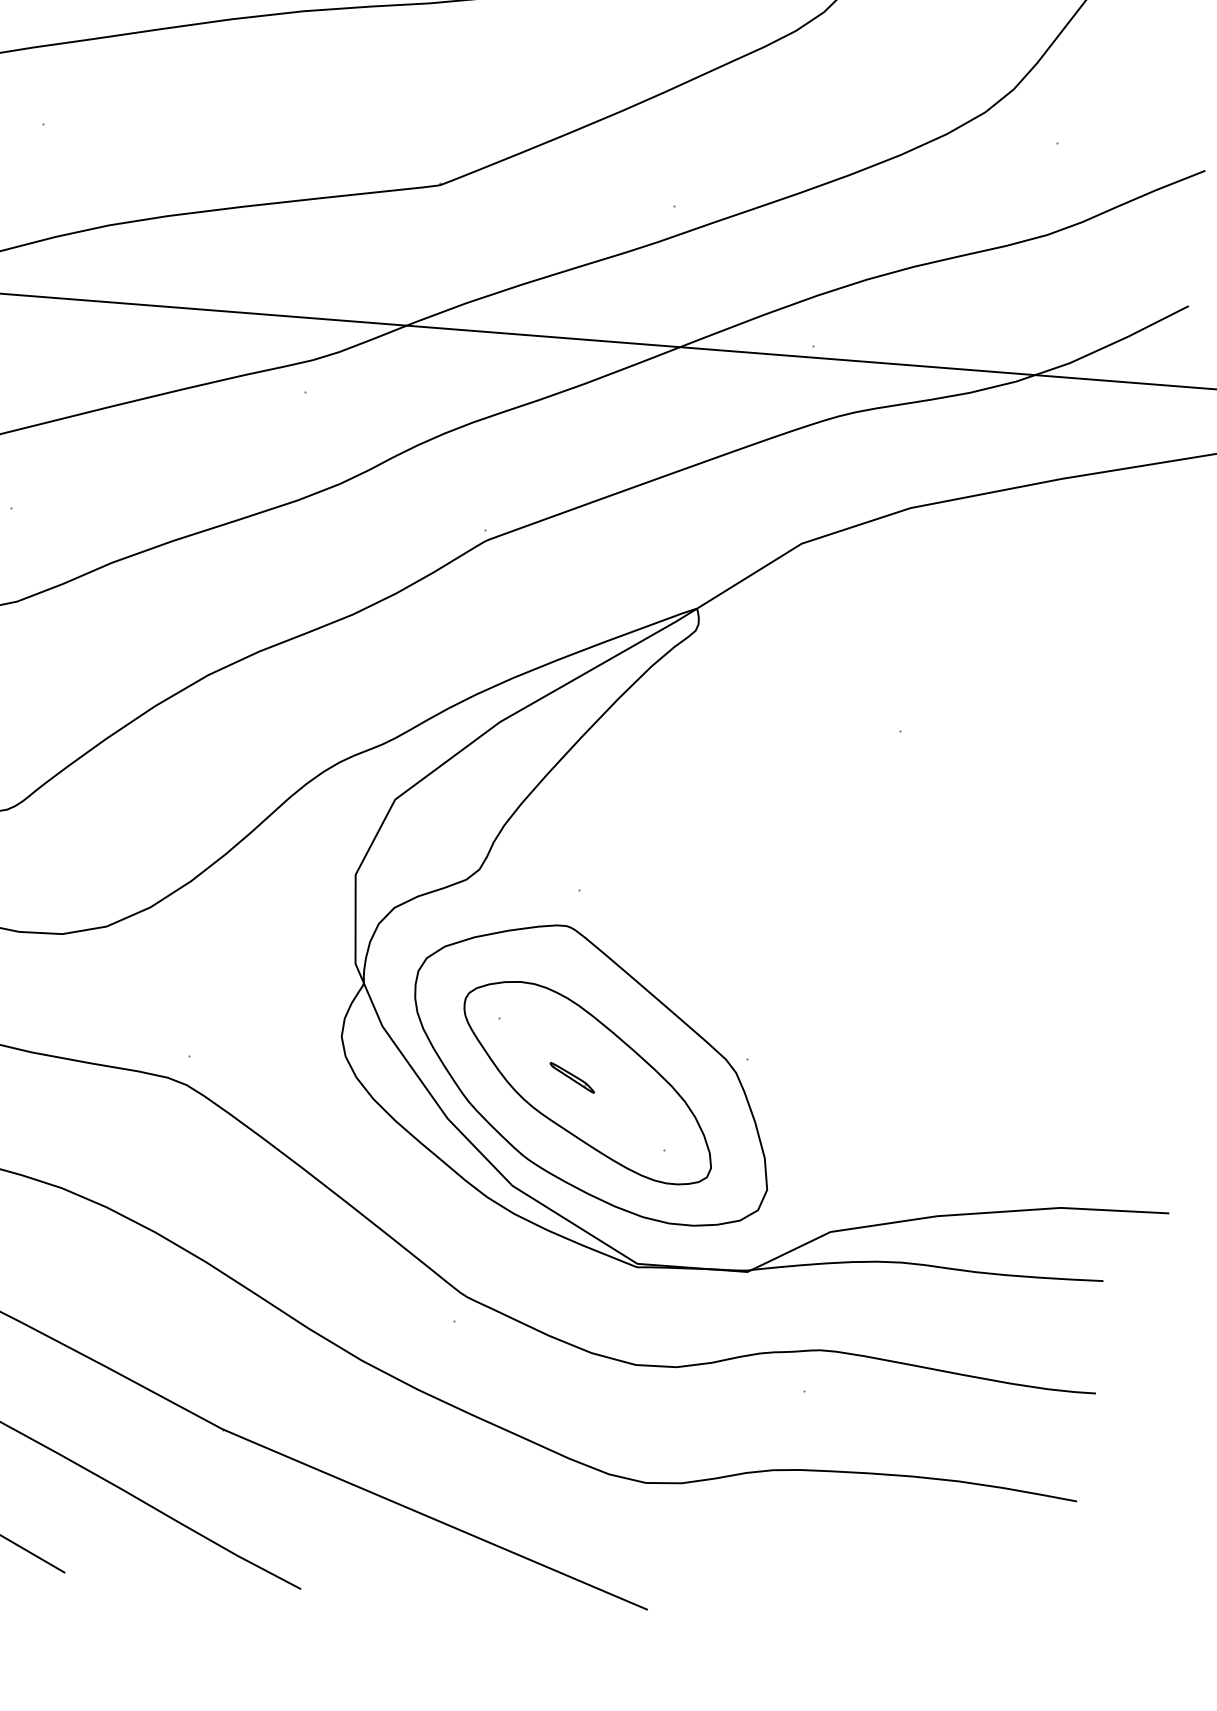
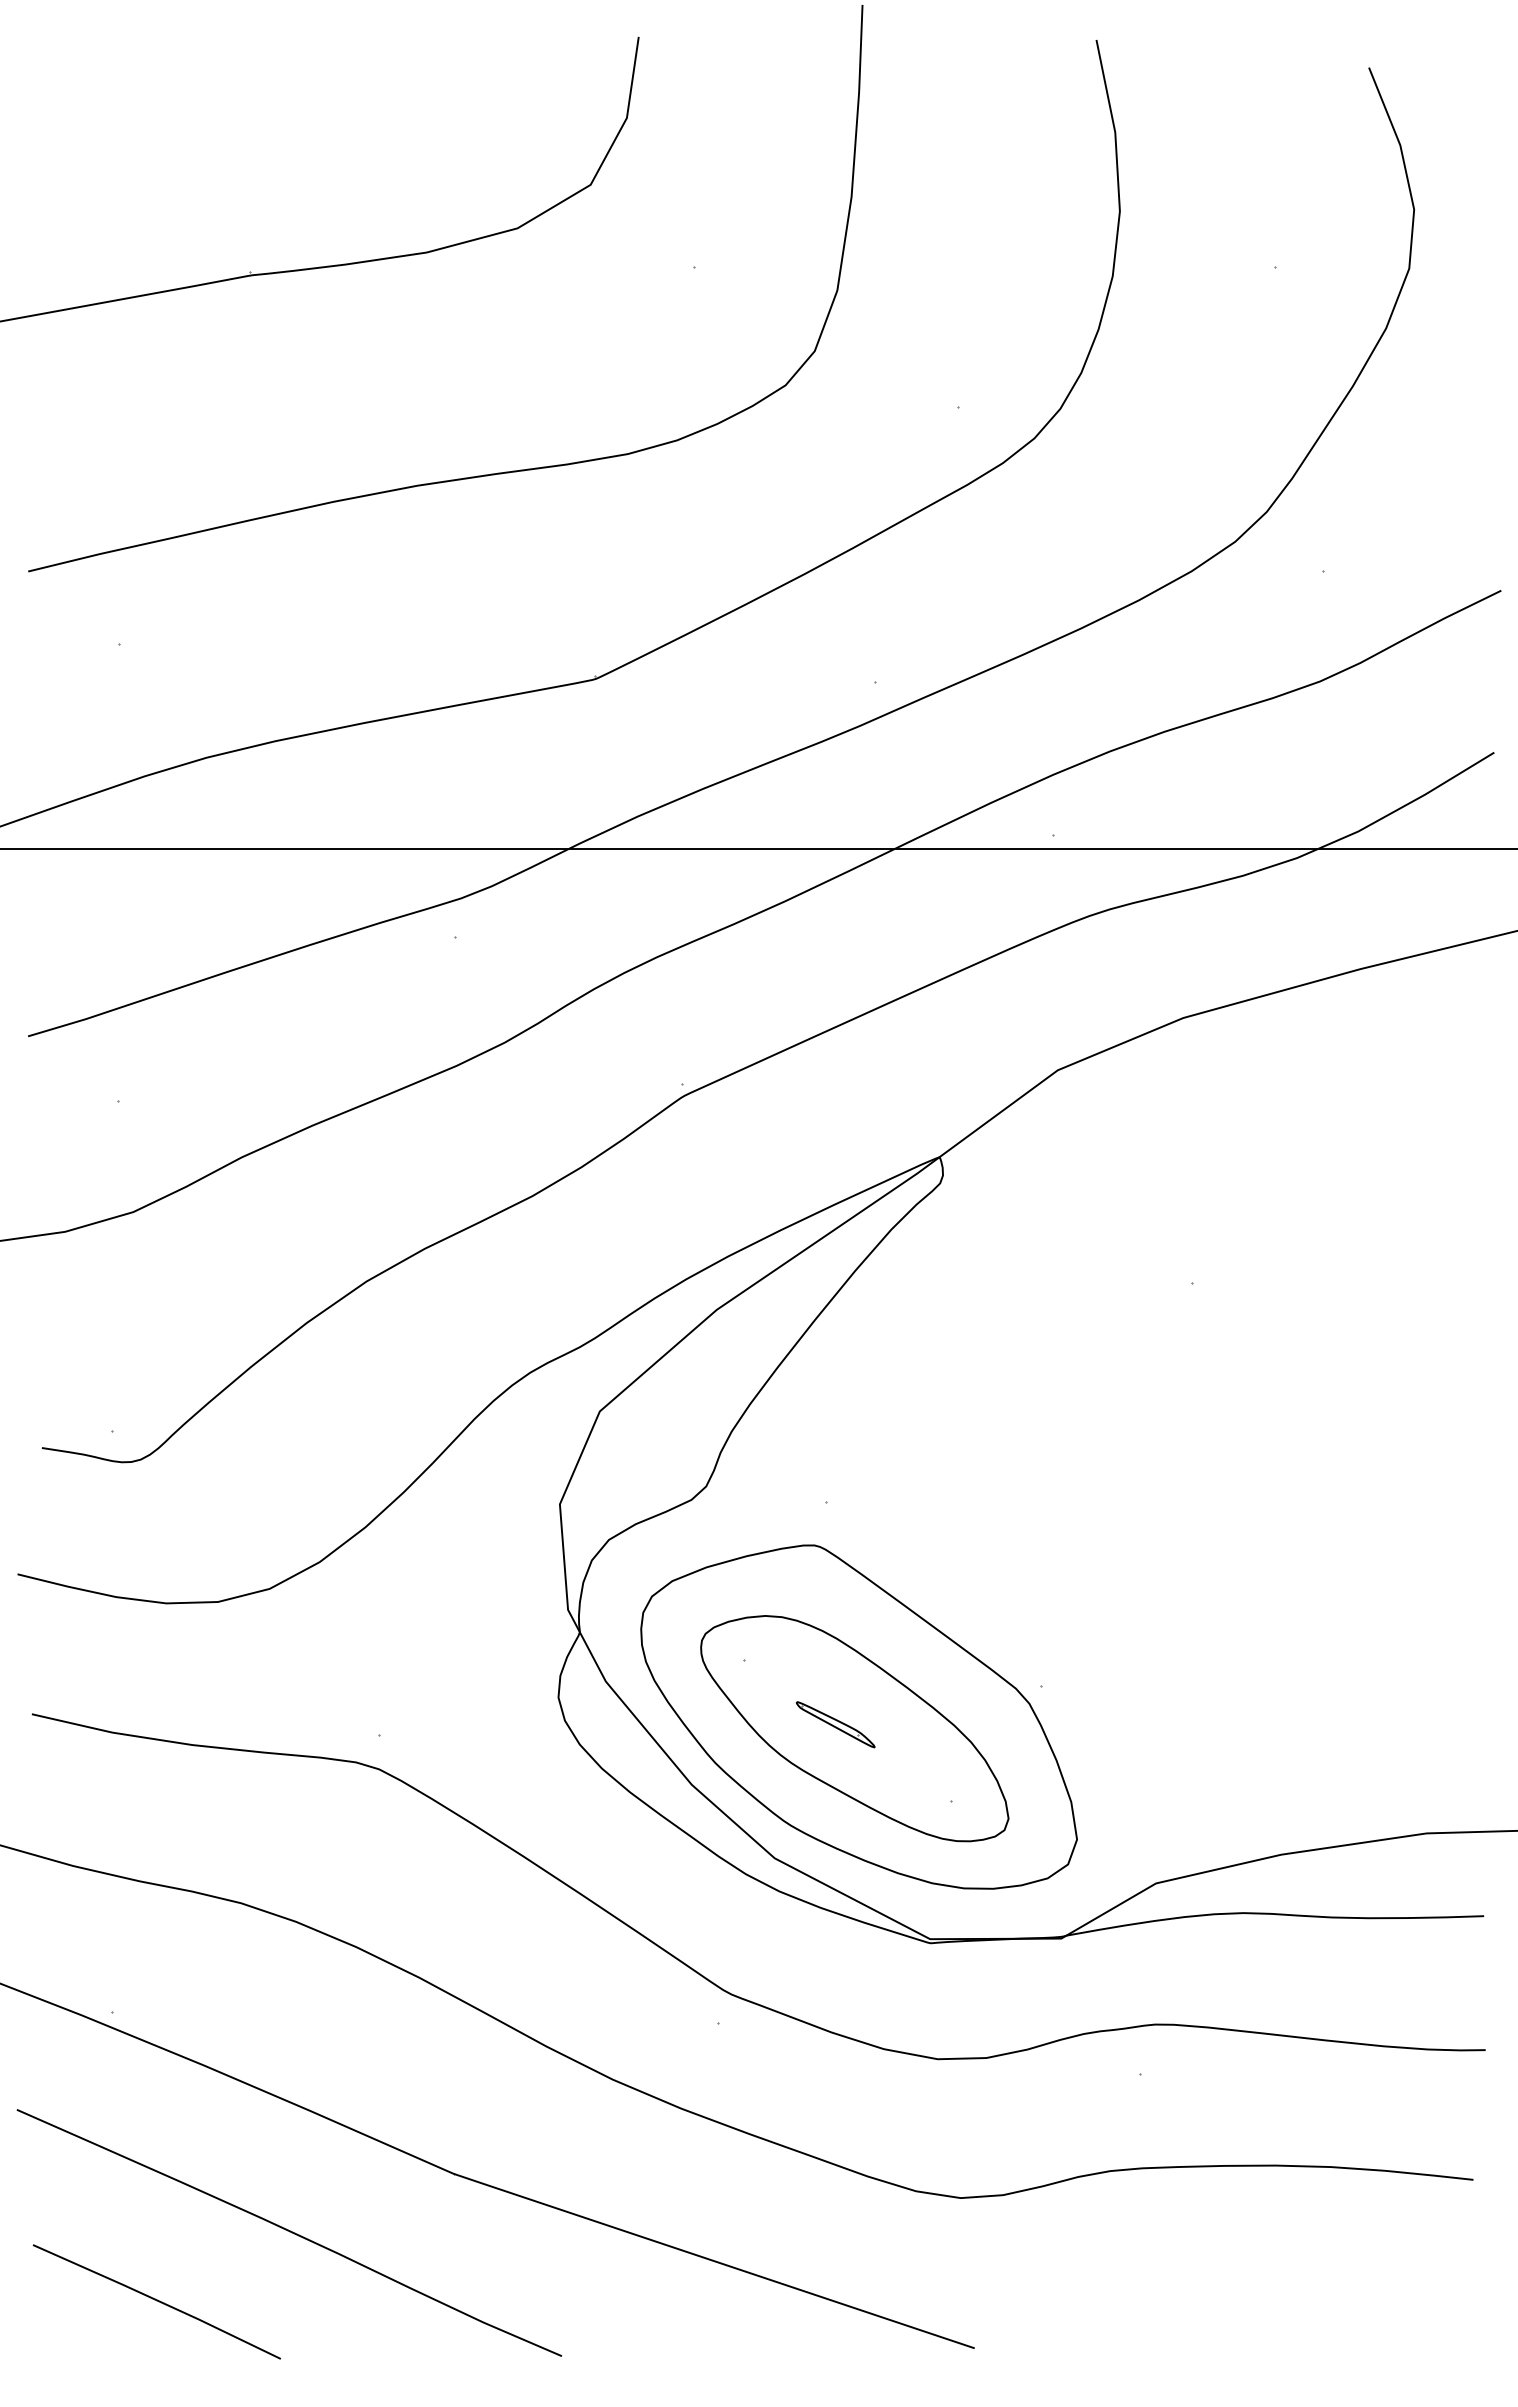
part: (572, 1077) -> (835, 1724), size x1.43

